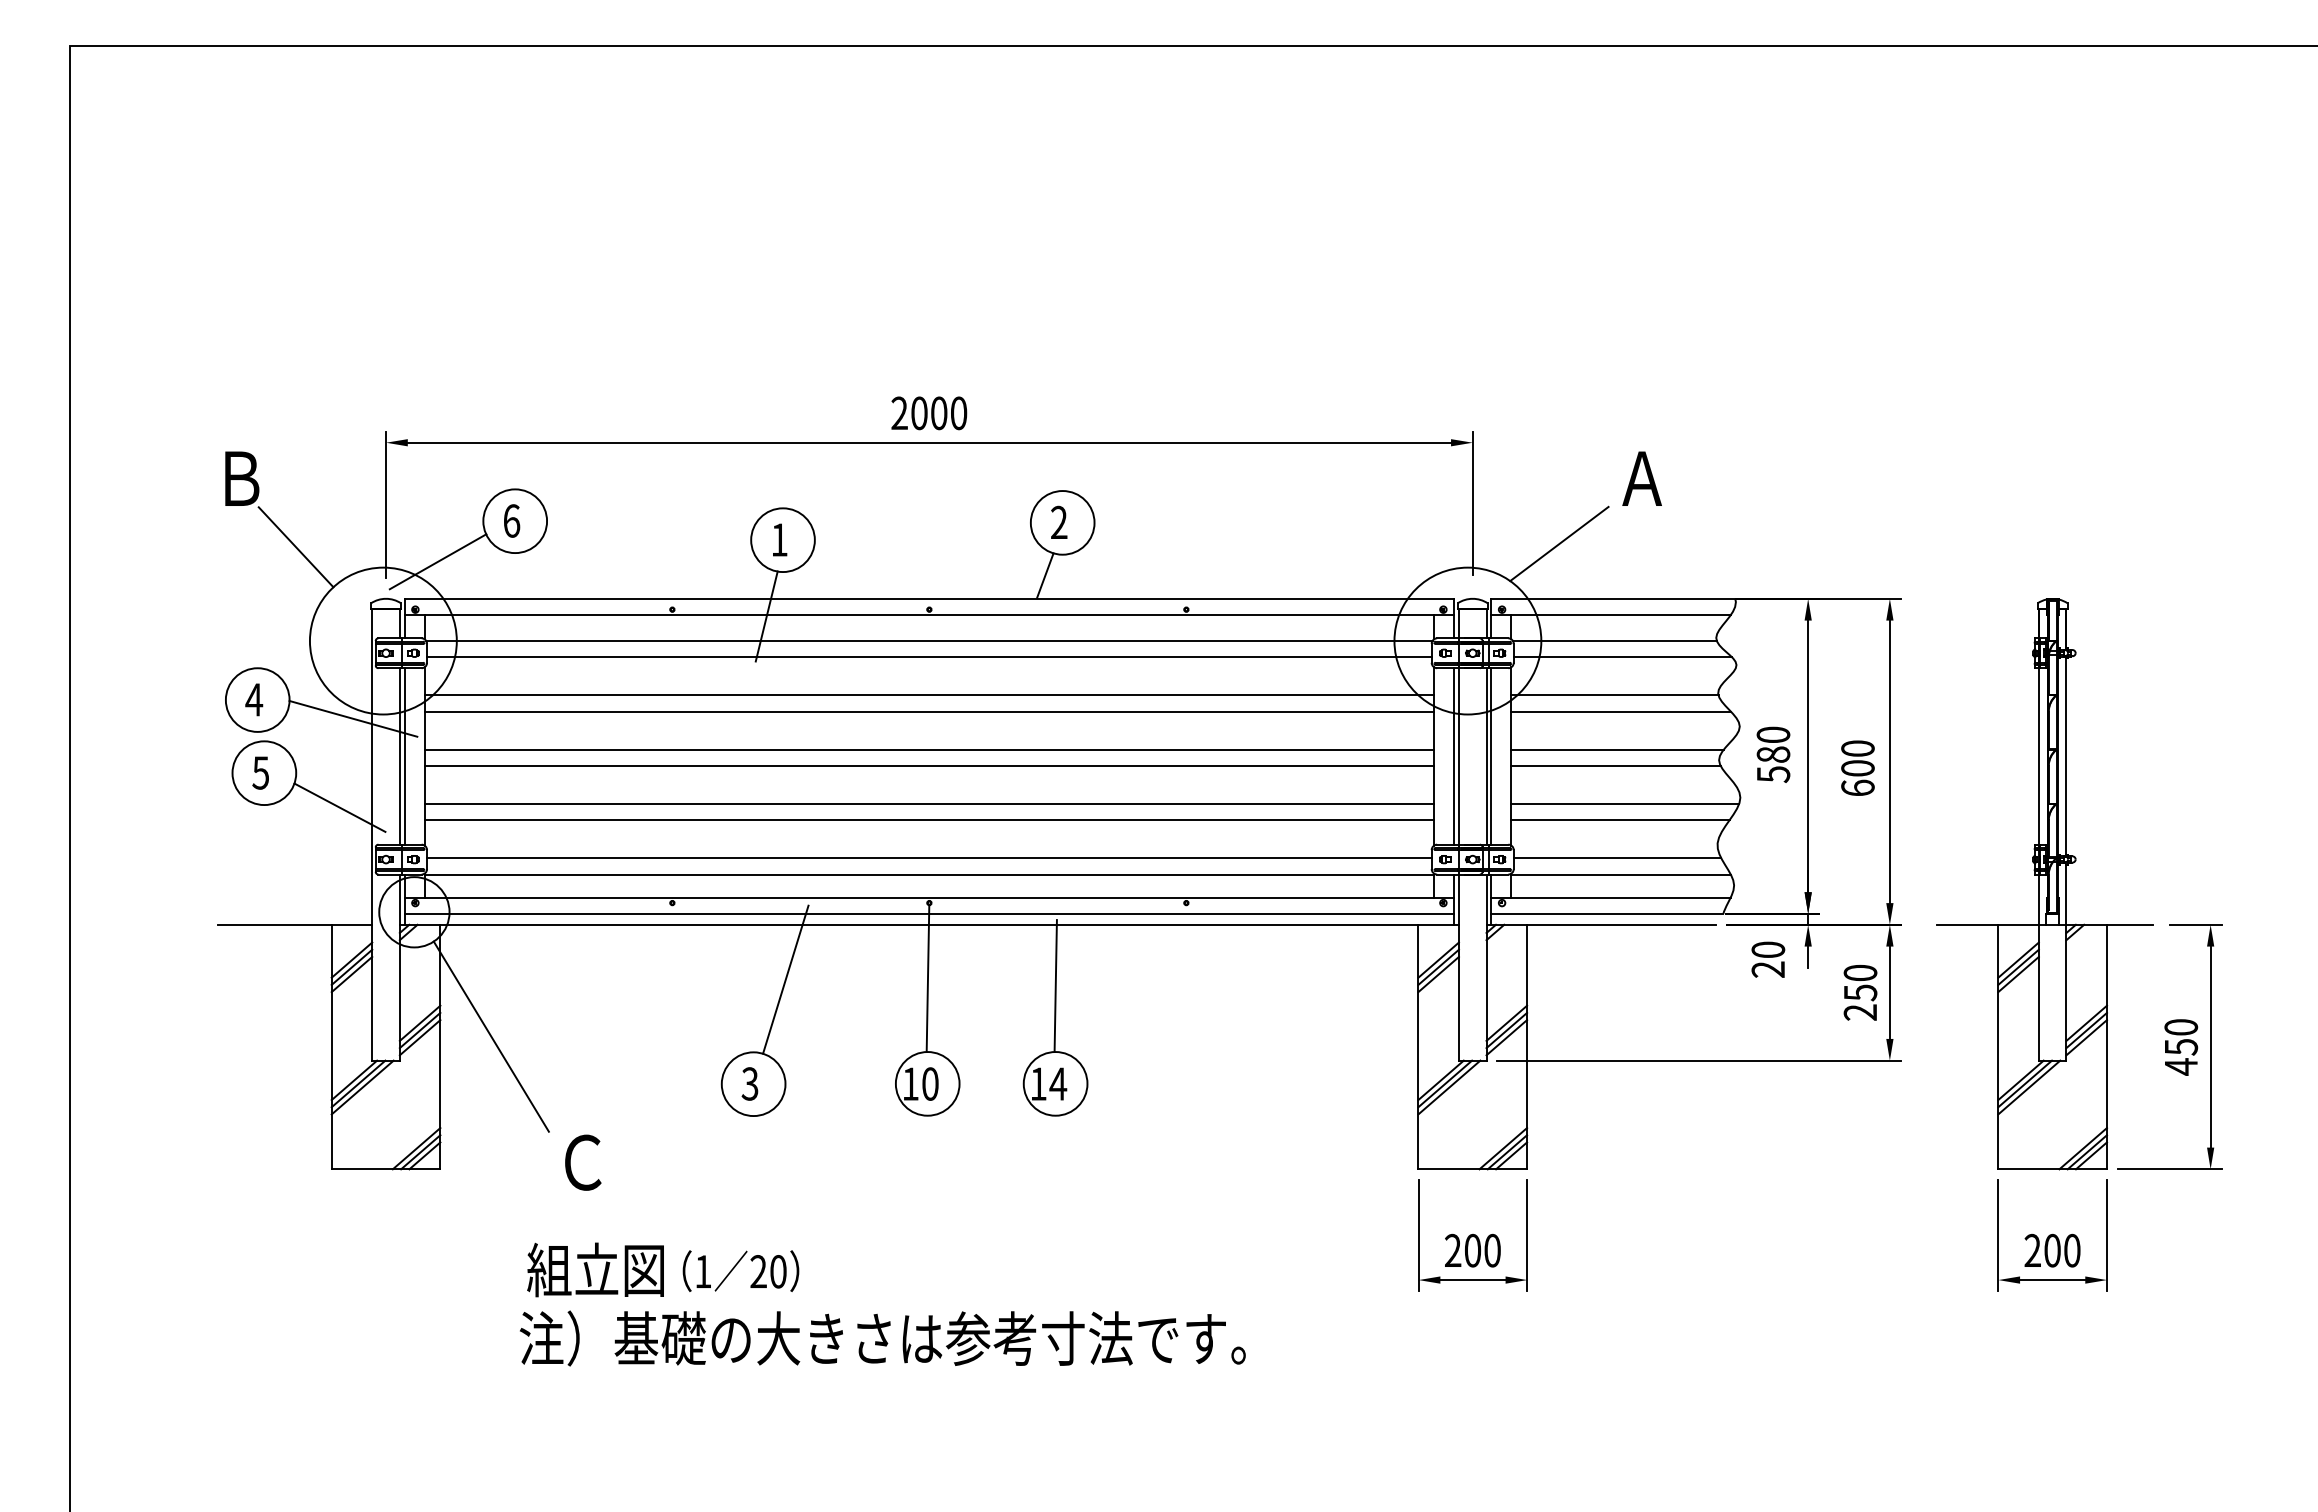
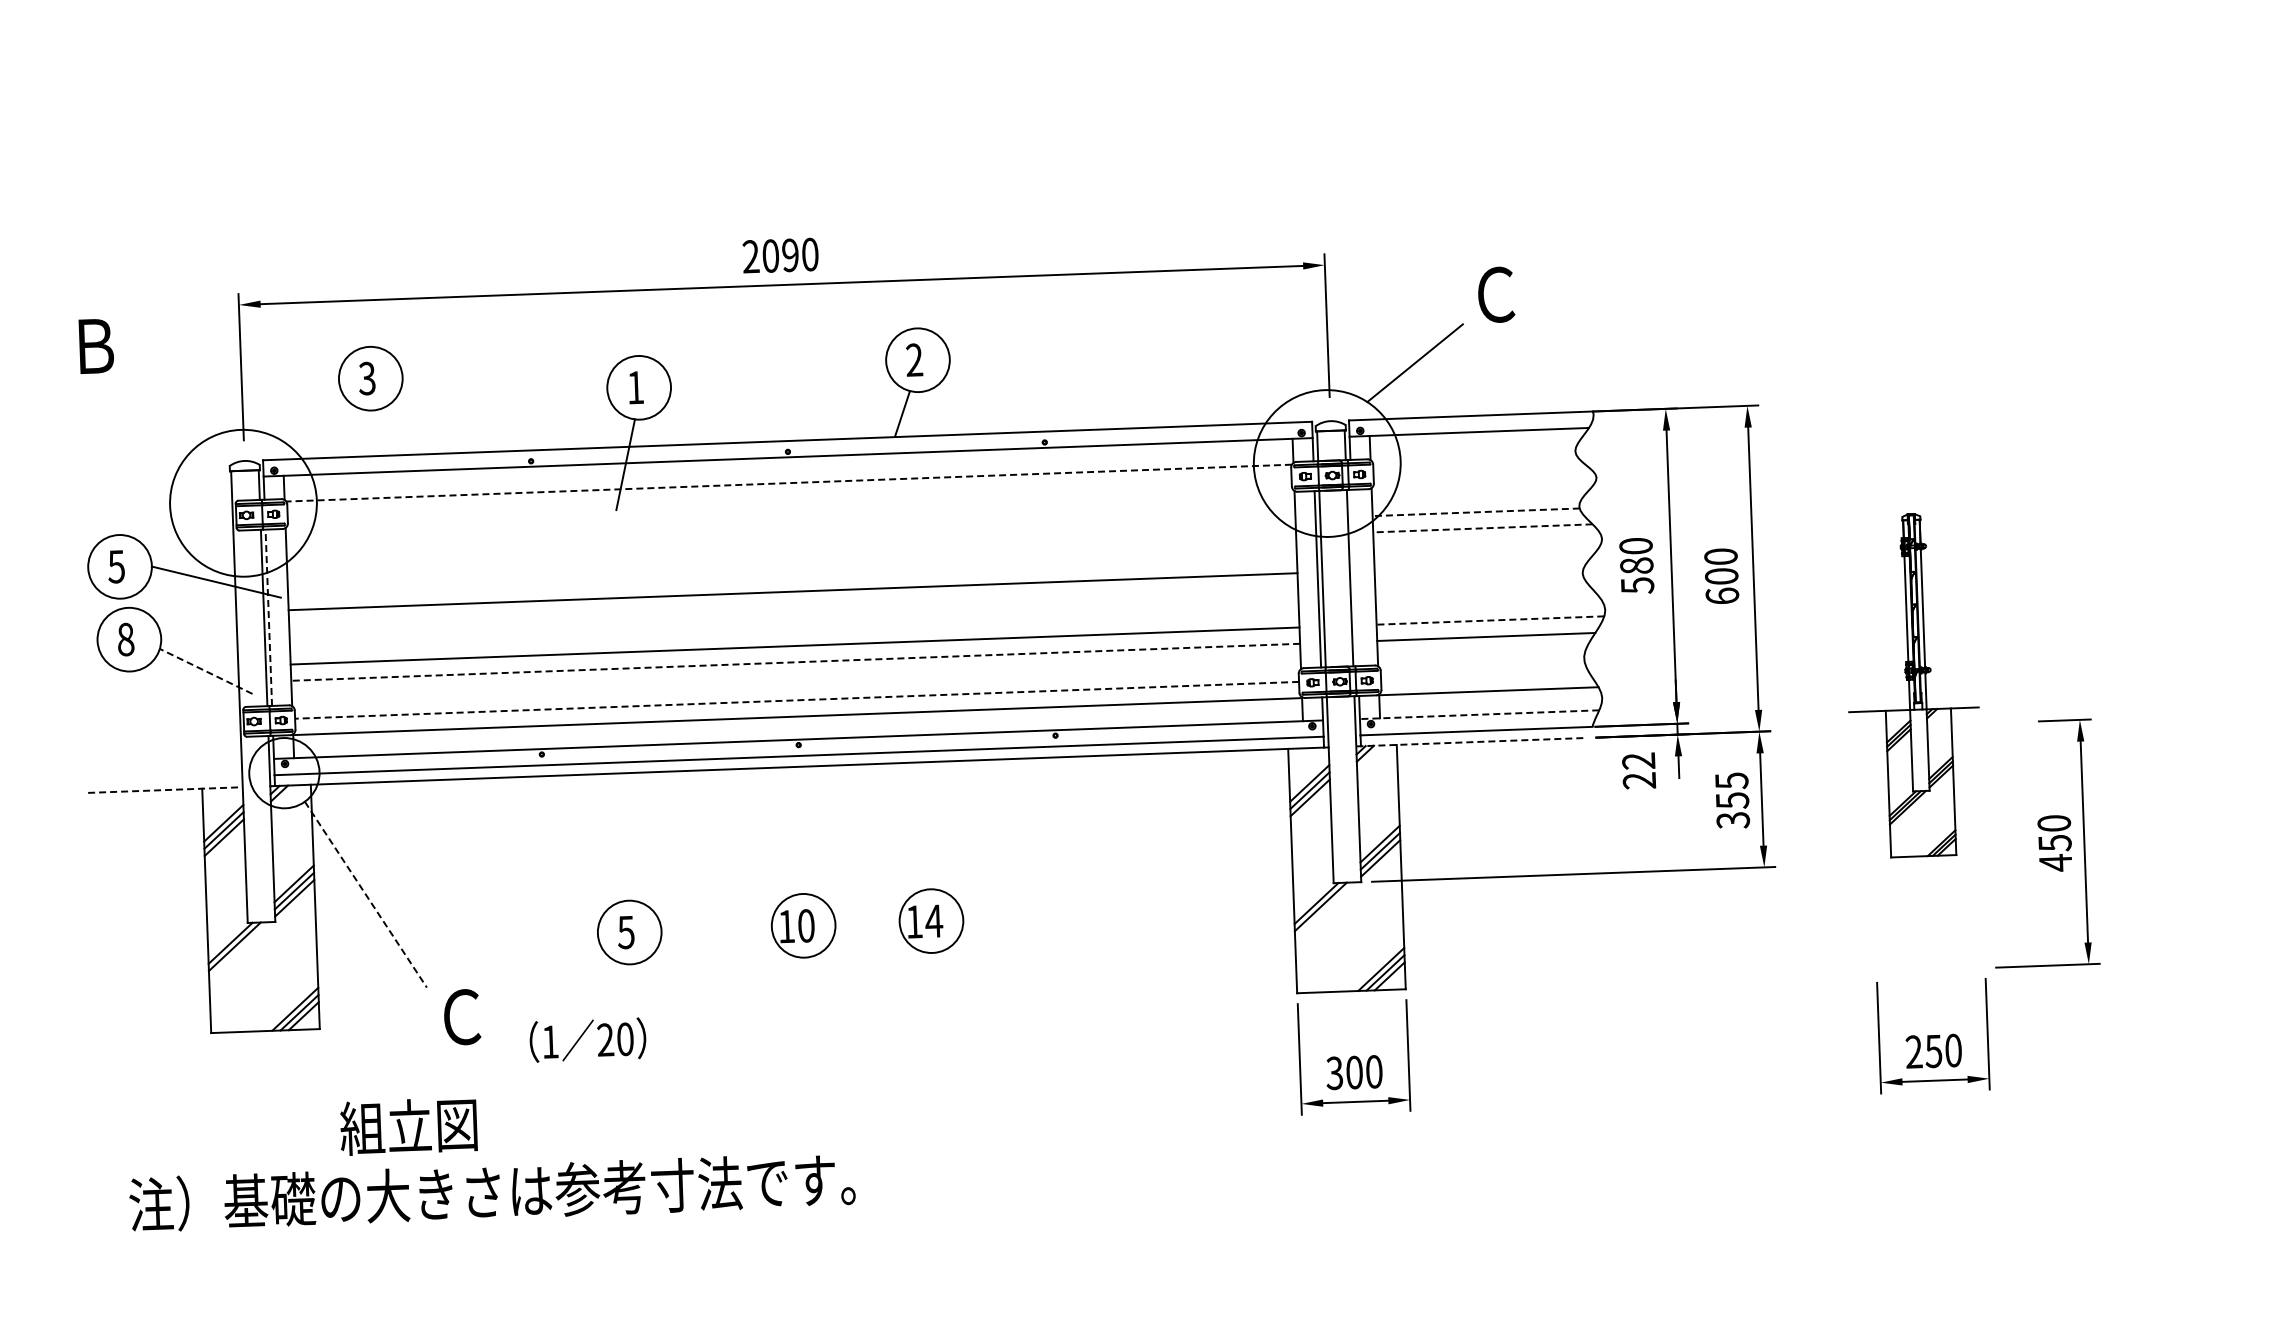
text: (939, 413) -> (790, 255), 2000 -> 2090
text: (1641, 478) -> (1494, 294), Ａ -> Ｃ
text: (511, 520) -> (367, 378), 6 -> 3
line: (295, 547) -> (152, 412), removed
line: (437, 561) -> (294, 421), removed
line: (928, 640) -> (788, 482), solid -> dashed
line: (1614, 640) -> (1473, 457), removed
line: (929, 657) -> (789, 499), removed
line: (1622, 657) -> (1482, 474), removed
line: (929, 695) -> (791, 537), removed
line: (1614, 695) -> (1475, 512), solid -> dashed
text: (254, 699) -> (116, 566), 4 -> 5
line: (929, 711) -> (791, 553), removed
line: (1621, 711) -> (1483, 528), solid -> dashed
line: (1617, 749) -> (1480, 566), removed
line: (404, 755) -> (268, 616), solid -> dashed
line: (1491, 756) -> (1355, 578), removed
line: (929, 765) -> (793, 607), removed
line: (1615, 765) -> (1479, 582), removed
text: (260, 772) -> (125, 639), 5 -> 8
line: (1625, 803) -> (1490, 620), solid -> dashed
line: (339, 807) -> (205, 671), solid -> dashed
line: (929, 820) -> (795, 662), solid -> dashed
line: (928, 858) -> (796, 700), solid -> dashed
line: (1617, 858) -> (1484, 675), removed
part: (2044, 884) -> (1912, 685), size x0.6
line: (1610, 897) -> (1479, 714), solid -> dashed
line: (295, 924) -> (166, 789), solid -> dashed
line: (1601, 924) -> (1471, 741), solid -> dashed
text: (1768, 949) -> (1638, 760), 20 -> 22
line: (927, 978) -> (799, 820), removed
line: (785, 979) -> (657, 826), removed
line: (1055, 986) -> (927, 823), removed
text: (1860, 992) -> (1732, 800), 250 -> 355
line: (491, 1037) -> (366, 895), solid -> dashed
text: (750, 1083) -> (626, 931), 3 -> 5
line: (362, 1087) -> (238, 950), removed
line: (1449, 1087) -> (1325, 910), removed
text: (1452, 1250) -> (1334, 1073), 200 -> 300
text: (2052, 1250) -> (1933, 1051), 200 -> 250
text: (595, 1269) -> (408, 1126), moved
text: (740, 1270) -> (587, 1039), moved
text: (882, 1338) -> (491, 1192), moved

